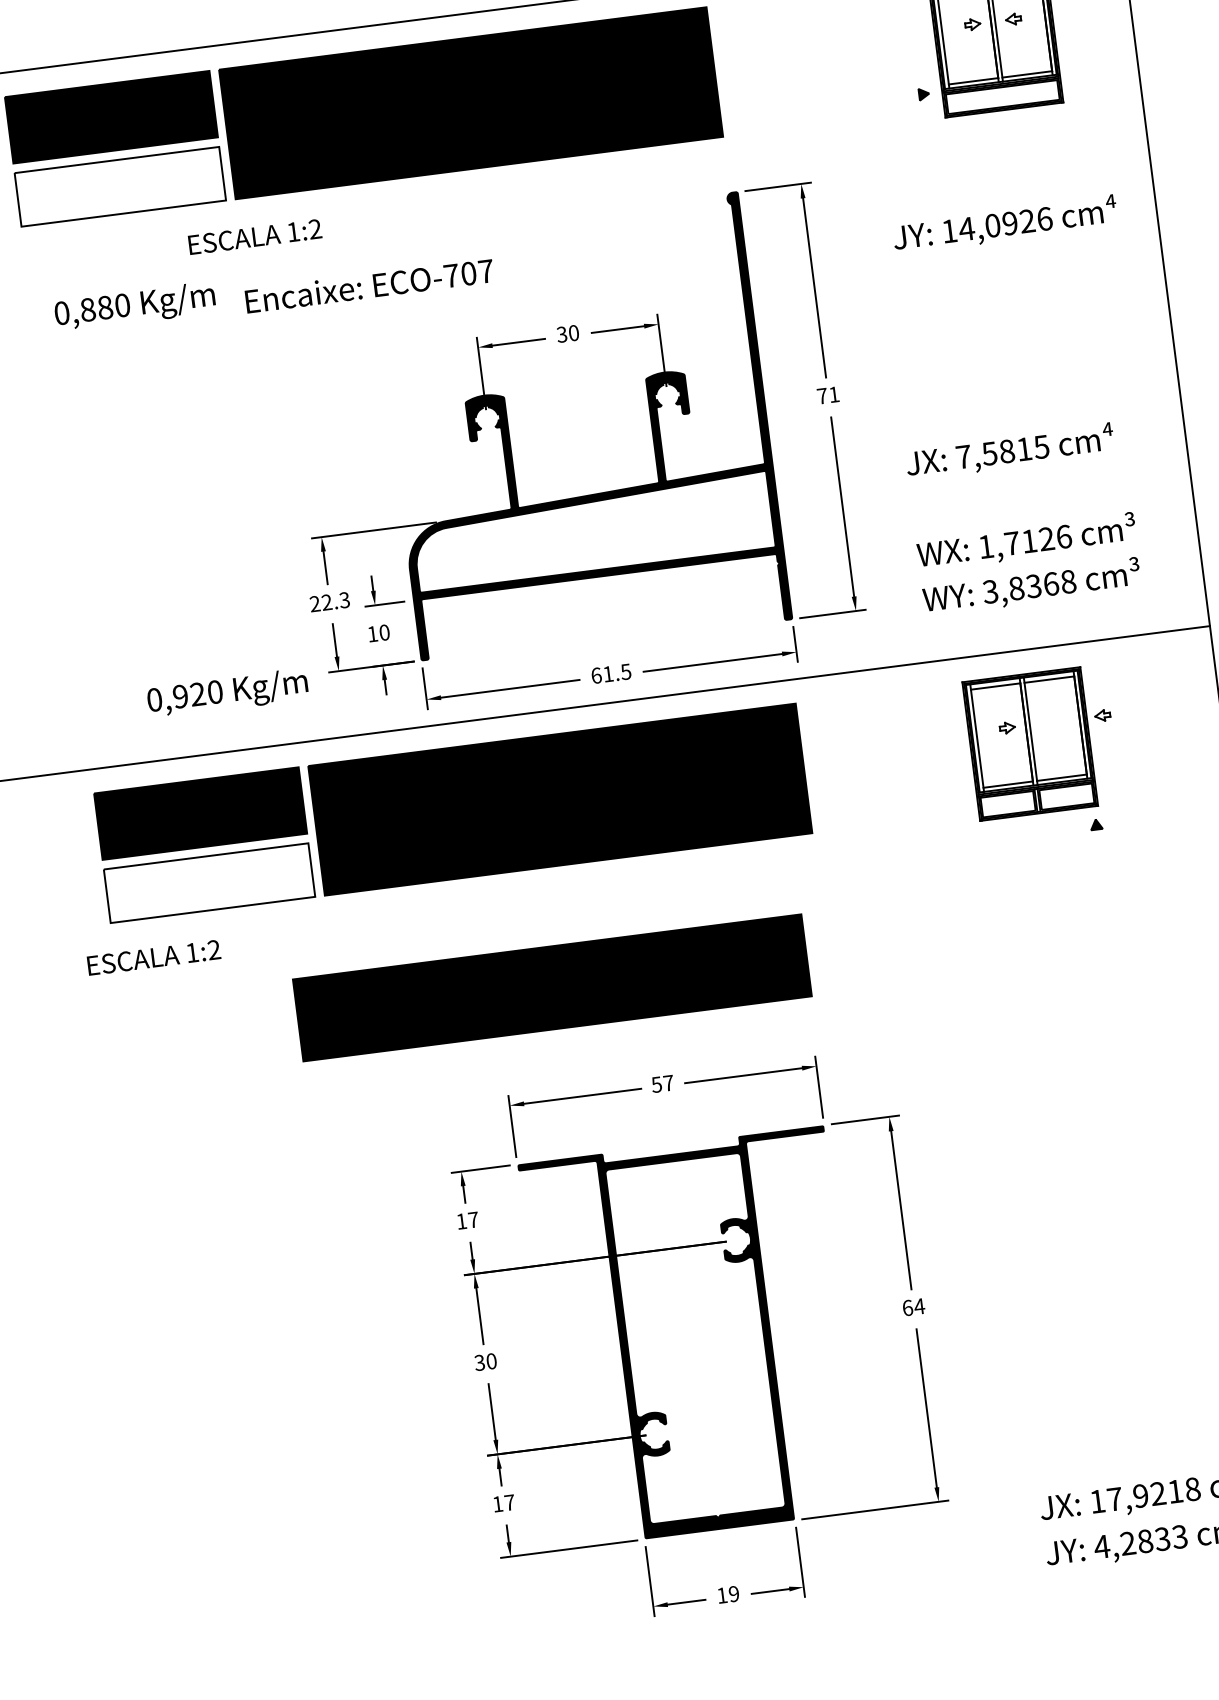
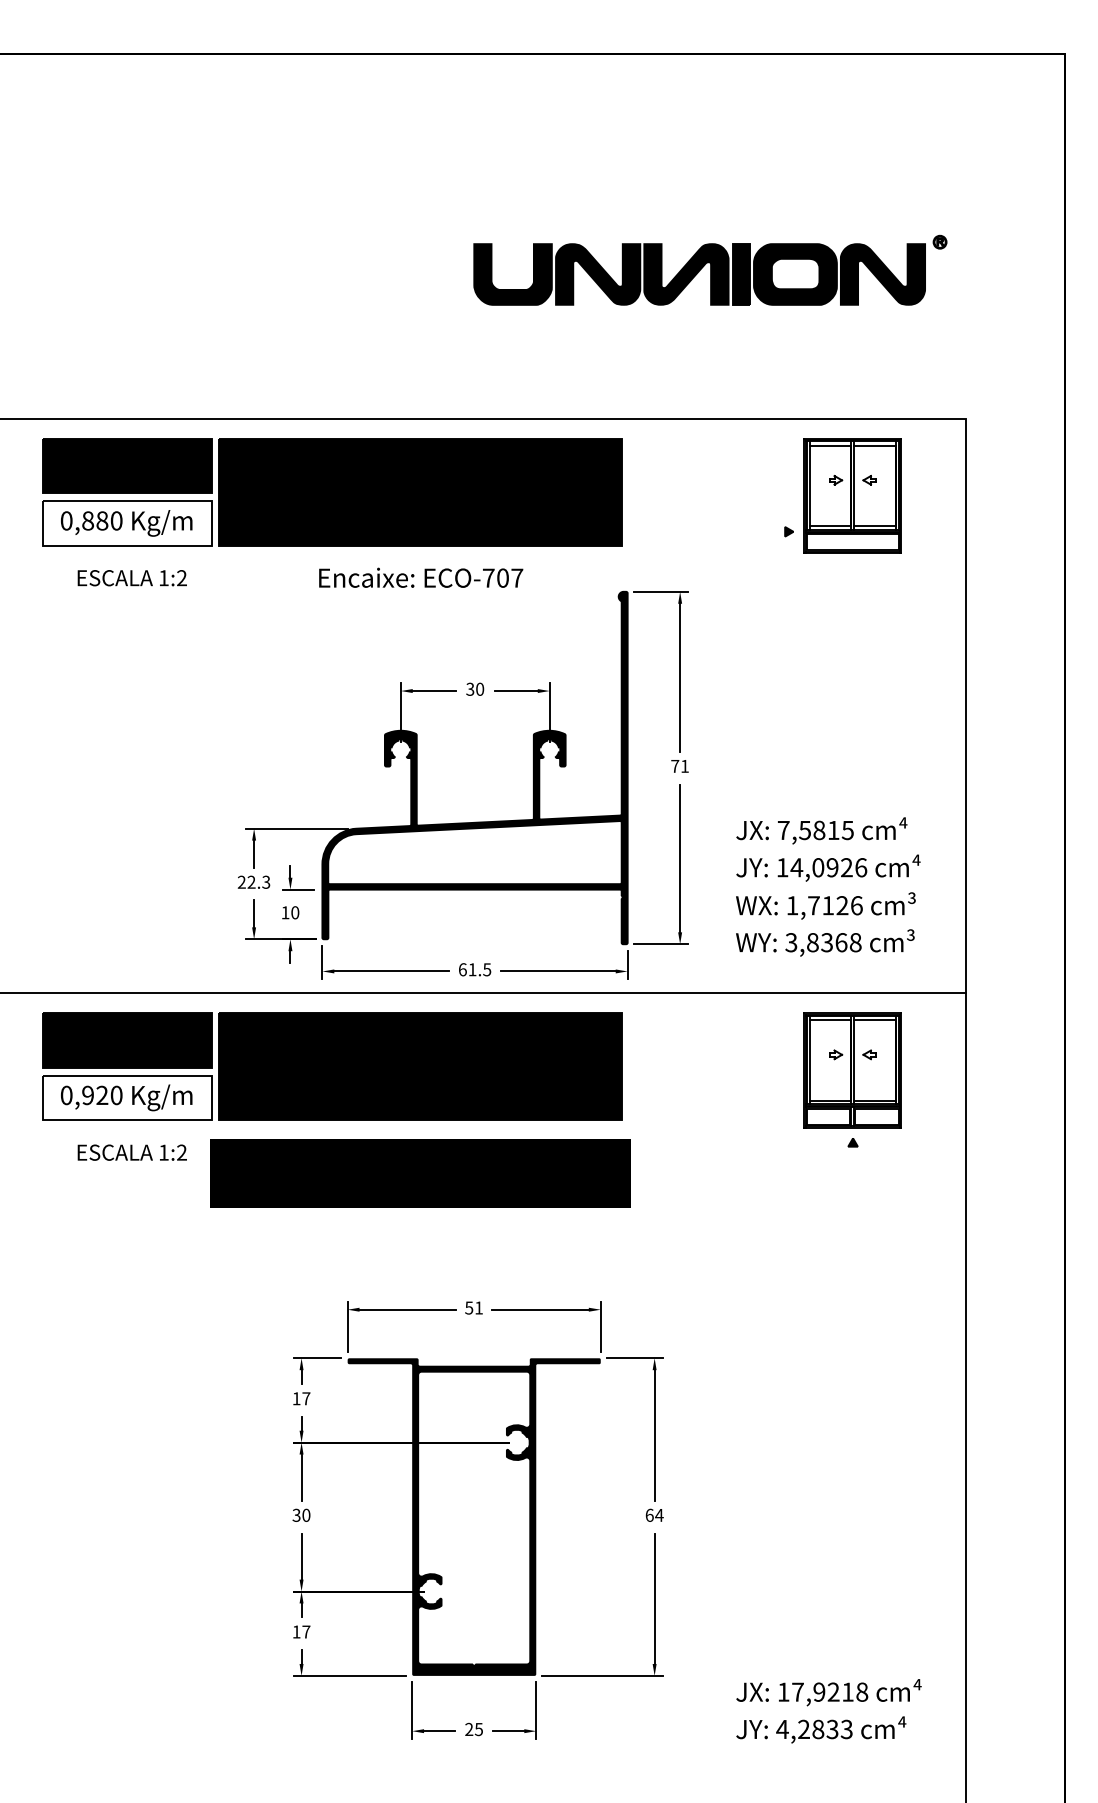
text: (1005, 223) -> (828, 867), moved
text: (254, 237) -> (131, 578), moved
text: (369, 285) -> (421, 577), moved
text: (134, 307) -> (126, 523), moved
text: (227, 693) -> (126, 1097), moved
part: (1029, 744) -> (852, 1070), moved
text: (153, 957) -> (131, 1152), moved
text: (552, 987) -> (420, 1173), moved
text: (667, 1082) -> (478, 1307), 57 -> 51
text: (727, 1593) -> (473, 1728), 19 -> 25

